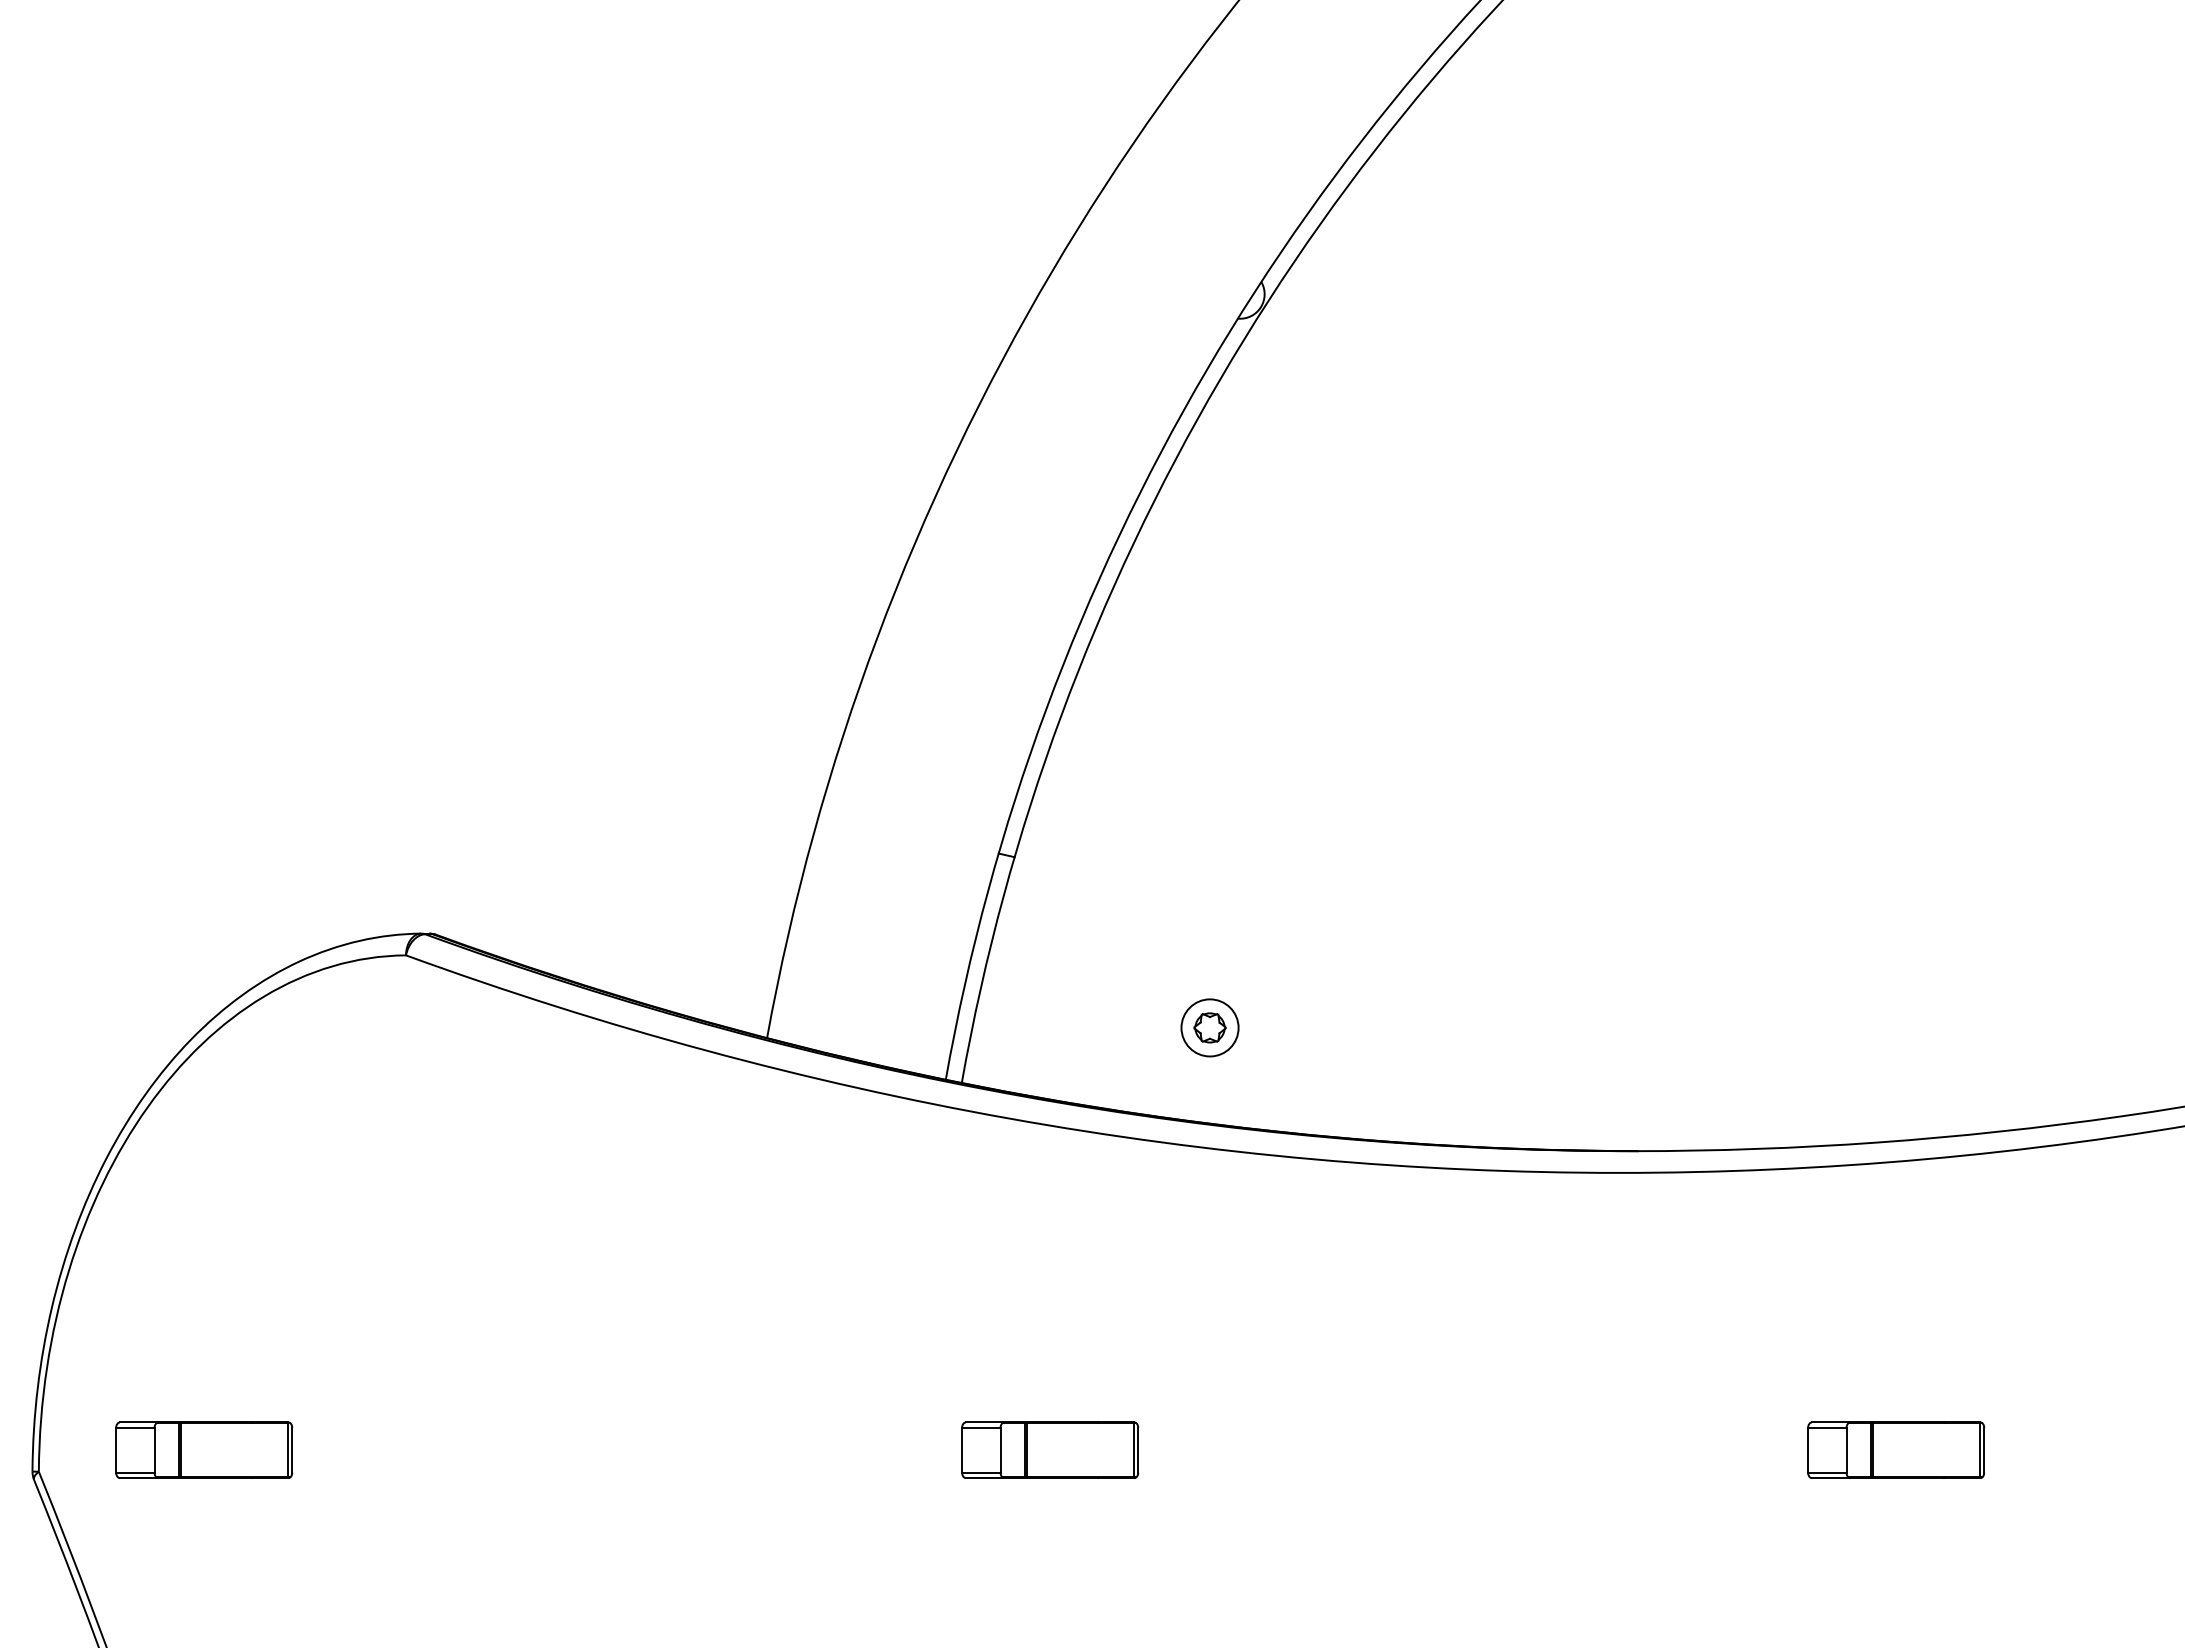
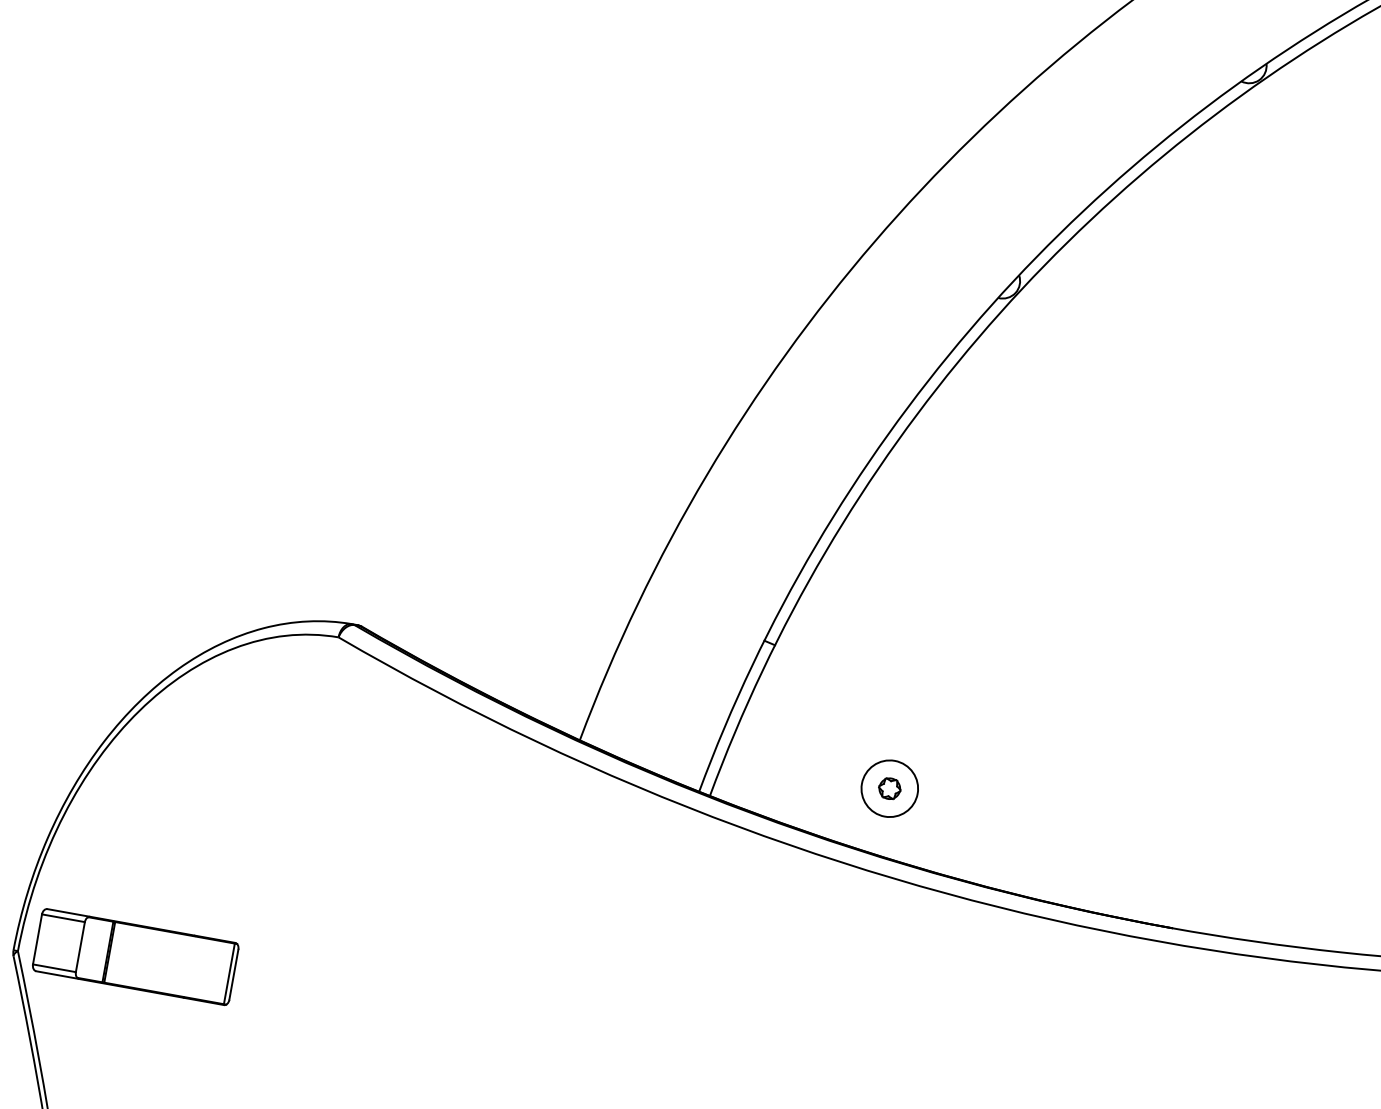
circle: (1209, 1027) -> (889, 788), size x1.4
part: (204, 1449) -> (136, 956), size x1.6
part: (1050, 1449) -> (725, 1062), removed

